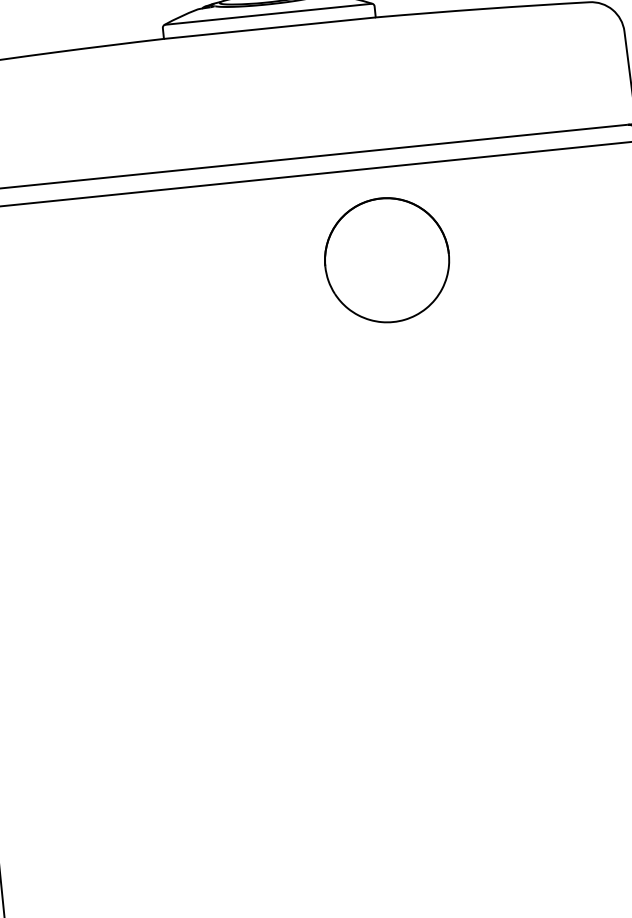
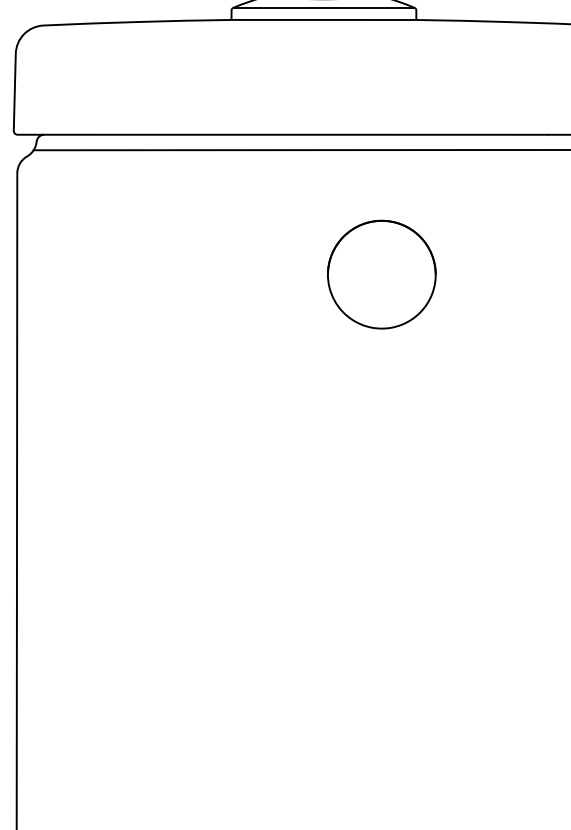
part: (386, 260) -> (381, 274), moved

